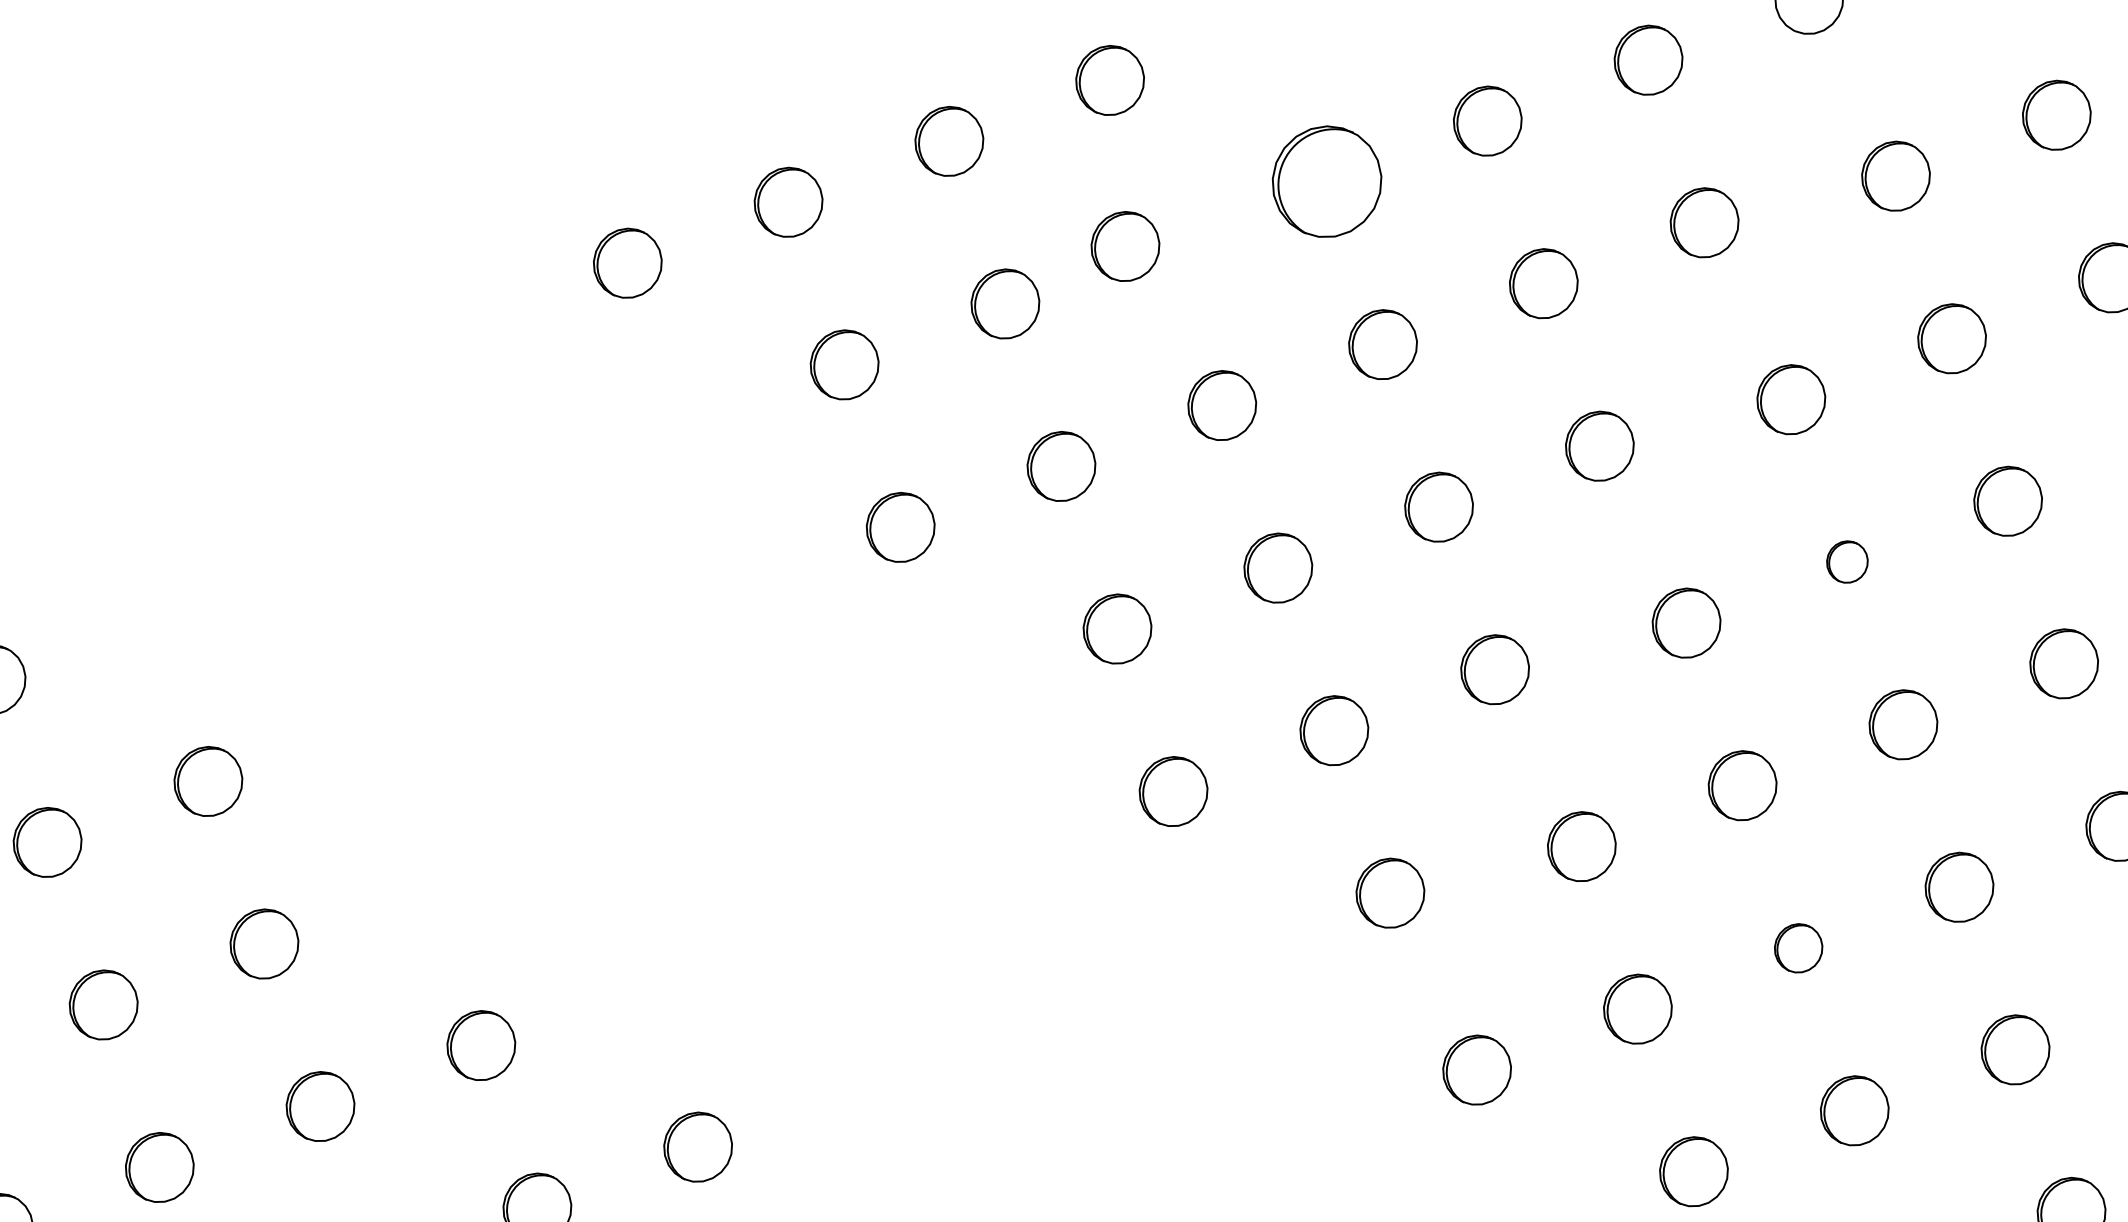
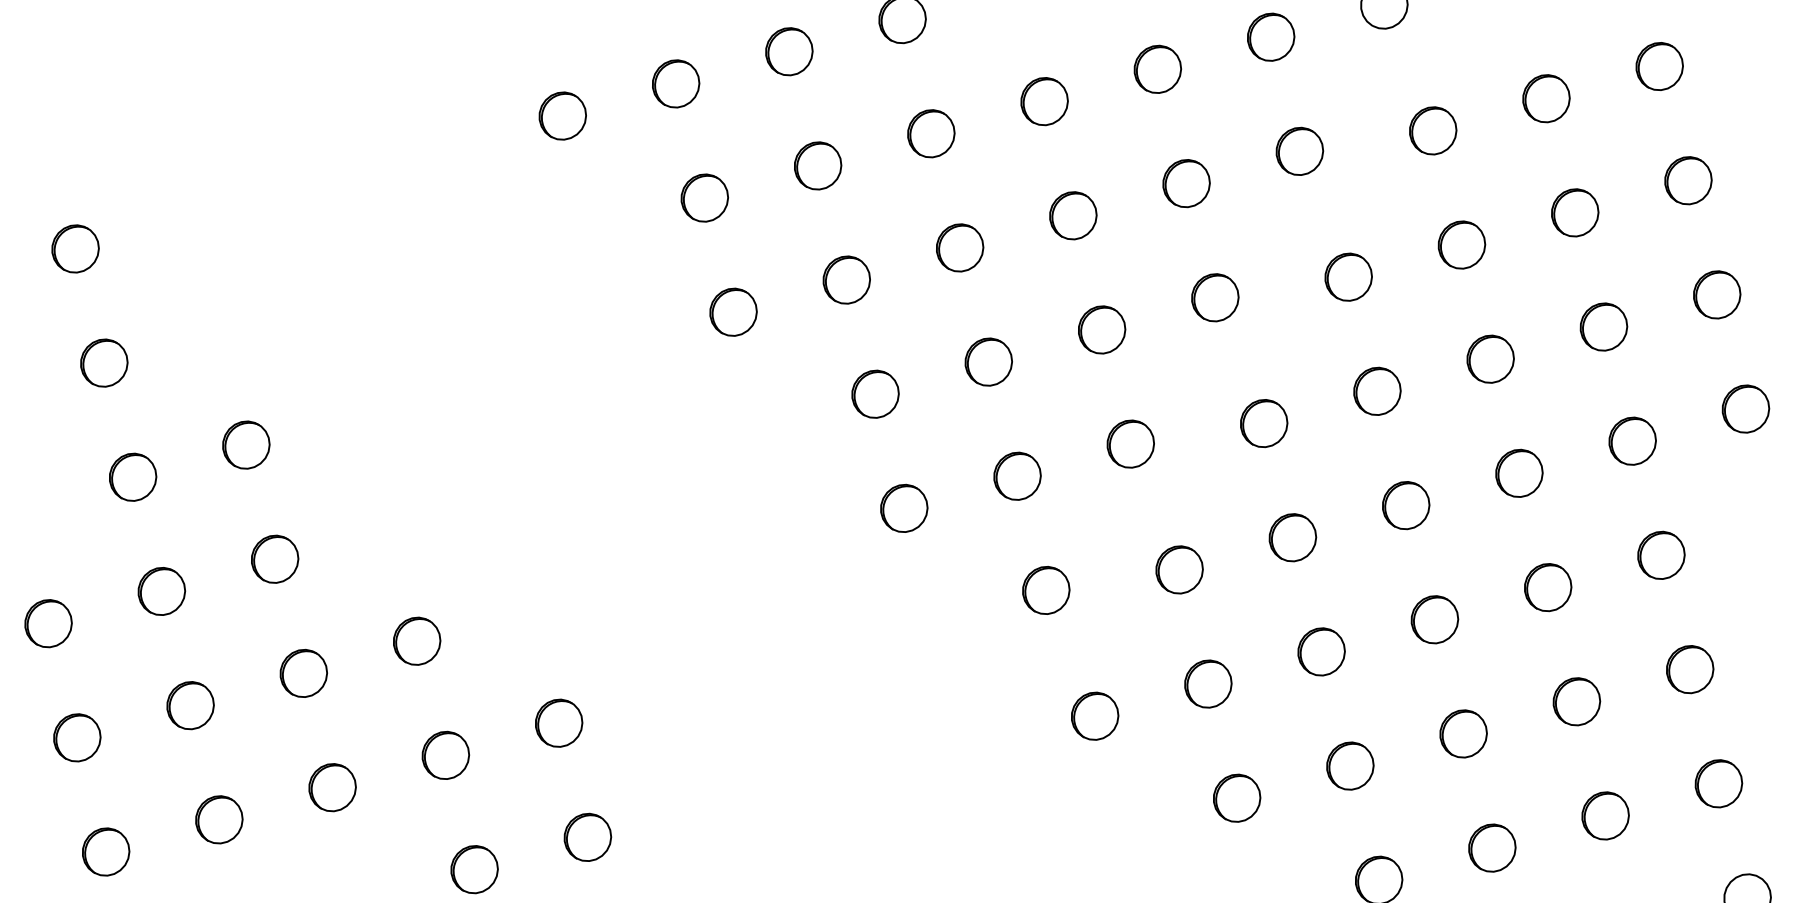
part: (1326, 182) -> (1044, 101), size x0.62
part: (1125, 246) -> (931, 133), moved
part: (1847, 560) -> (1377, 390), size x1.67
part: (1798, 947) -> (1321, 651), size x1.43

